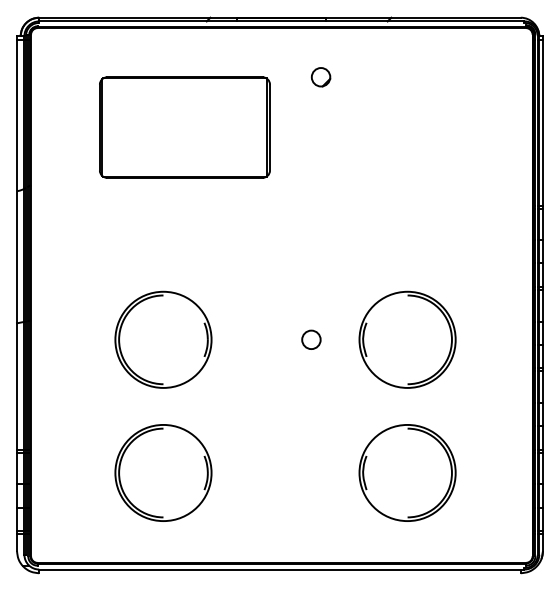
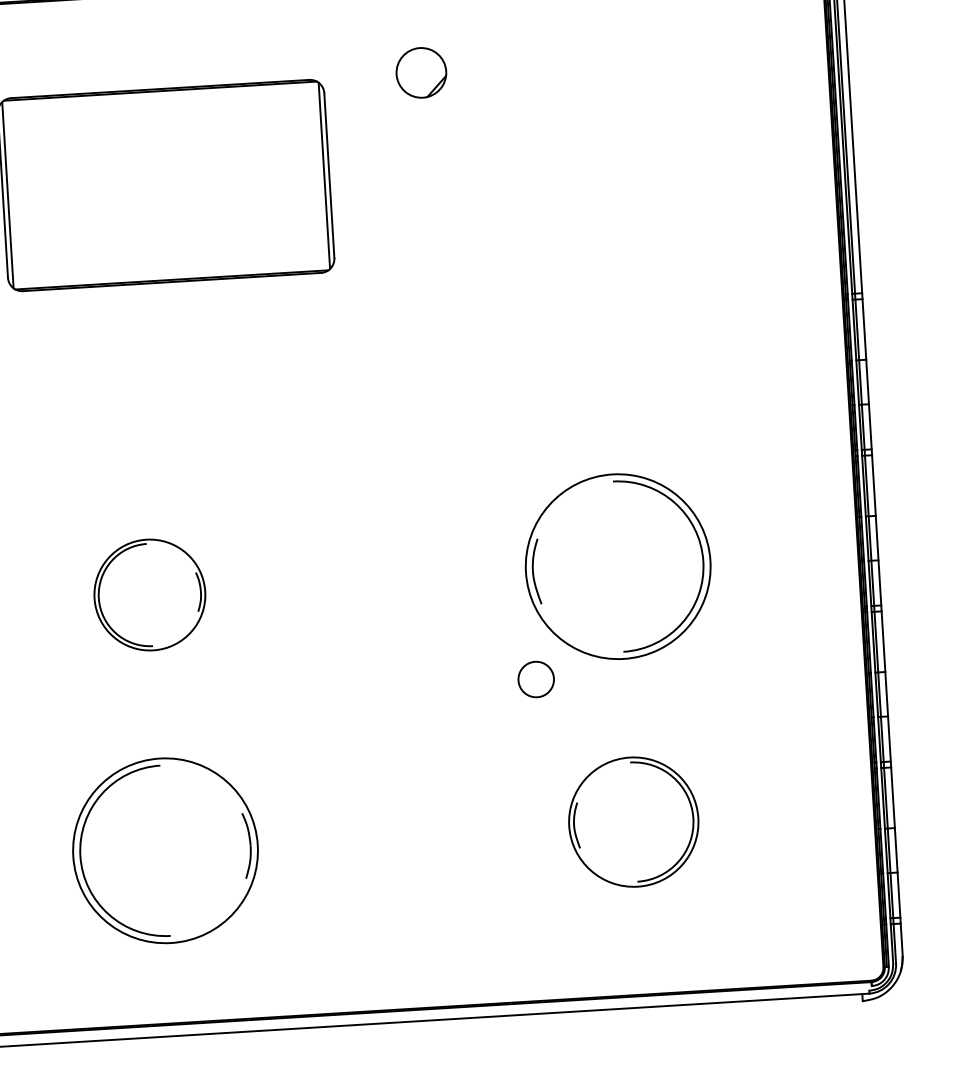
part: (320, 77) -> (420, 73), size x1.4
part: (163, 339) -> (149, 594), size x0.6
circle: (311, 339) -> (536, 678), moved
part: (407, 472) -> (633, 821), size x0.7

